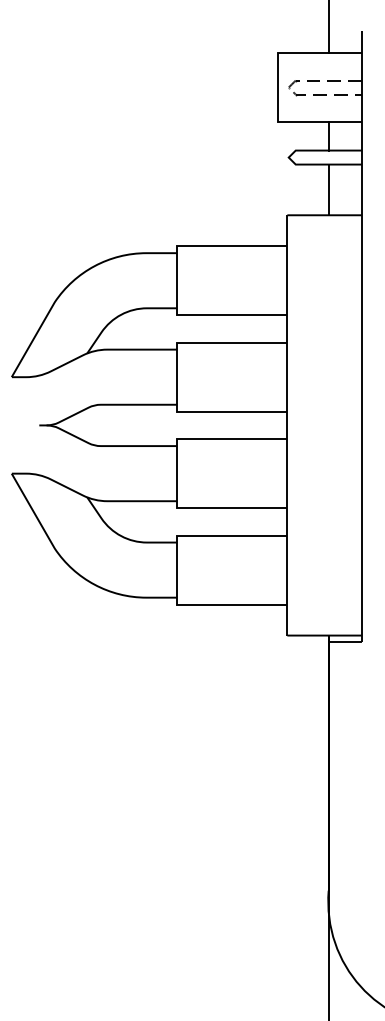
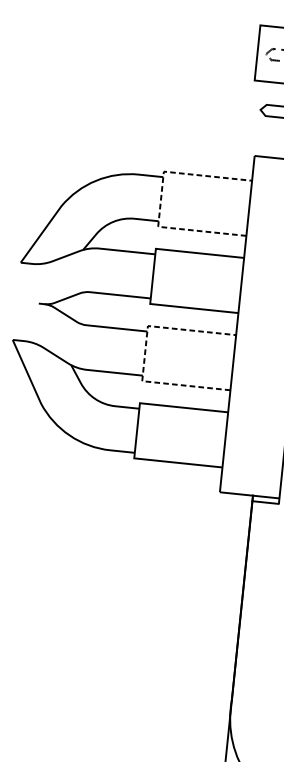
line: (177, 280) -> (161, 199), solid -> dashed
line: (177, 473) -> (145, 353), solid -> dashed

